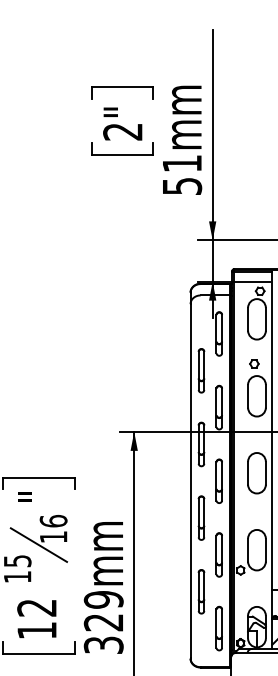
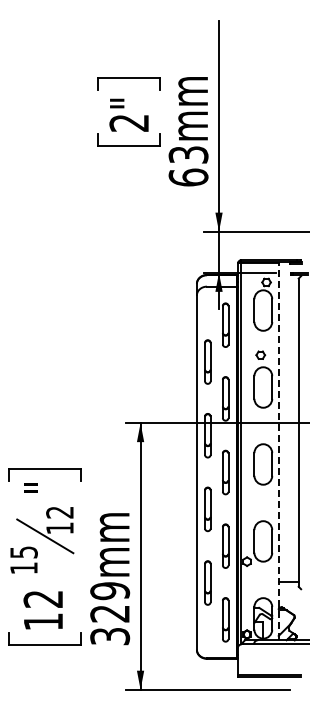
text: (182, 175) -> (188, 166), 51mm -> 63mm
line: (272, 460) -> (278, 451), solid -> dashed
text: (53, 521) -> (59, 512), 16 -> 12

